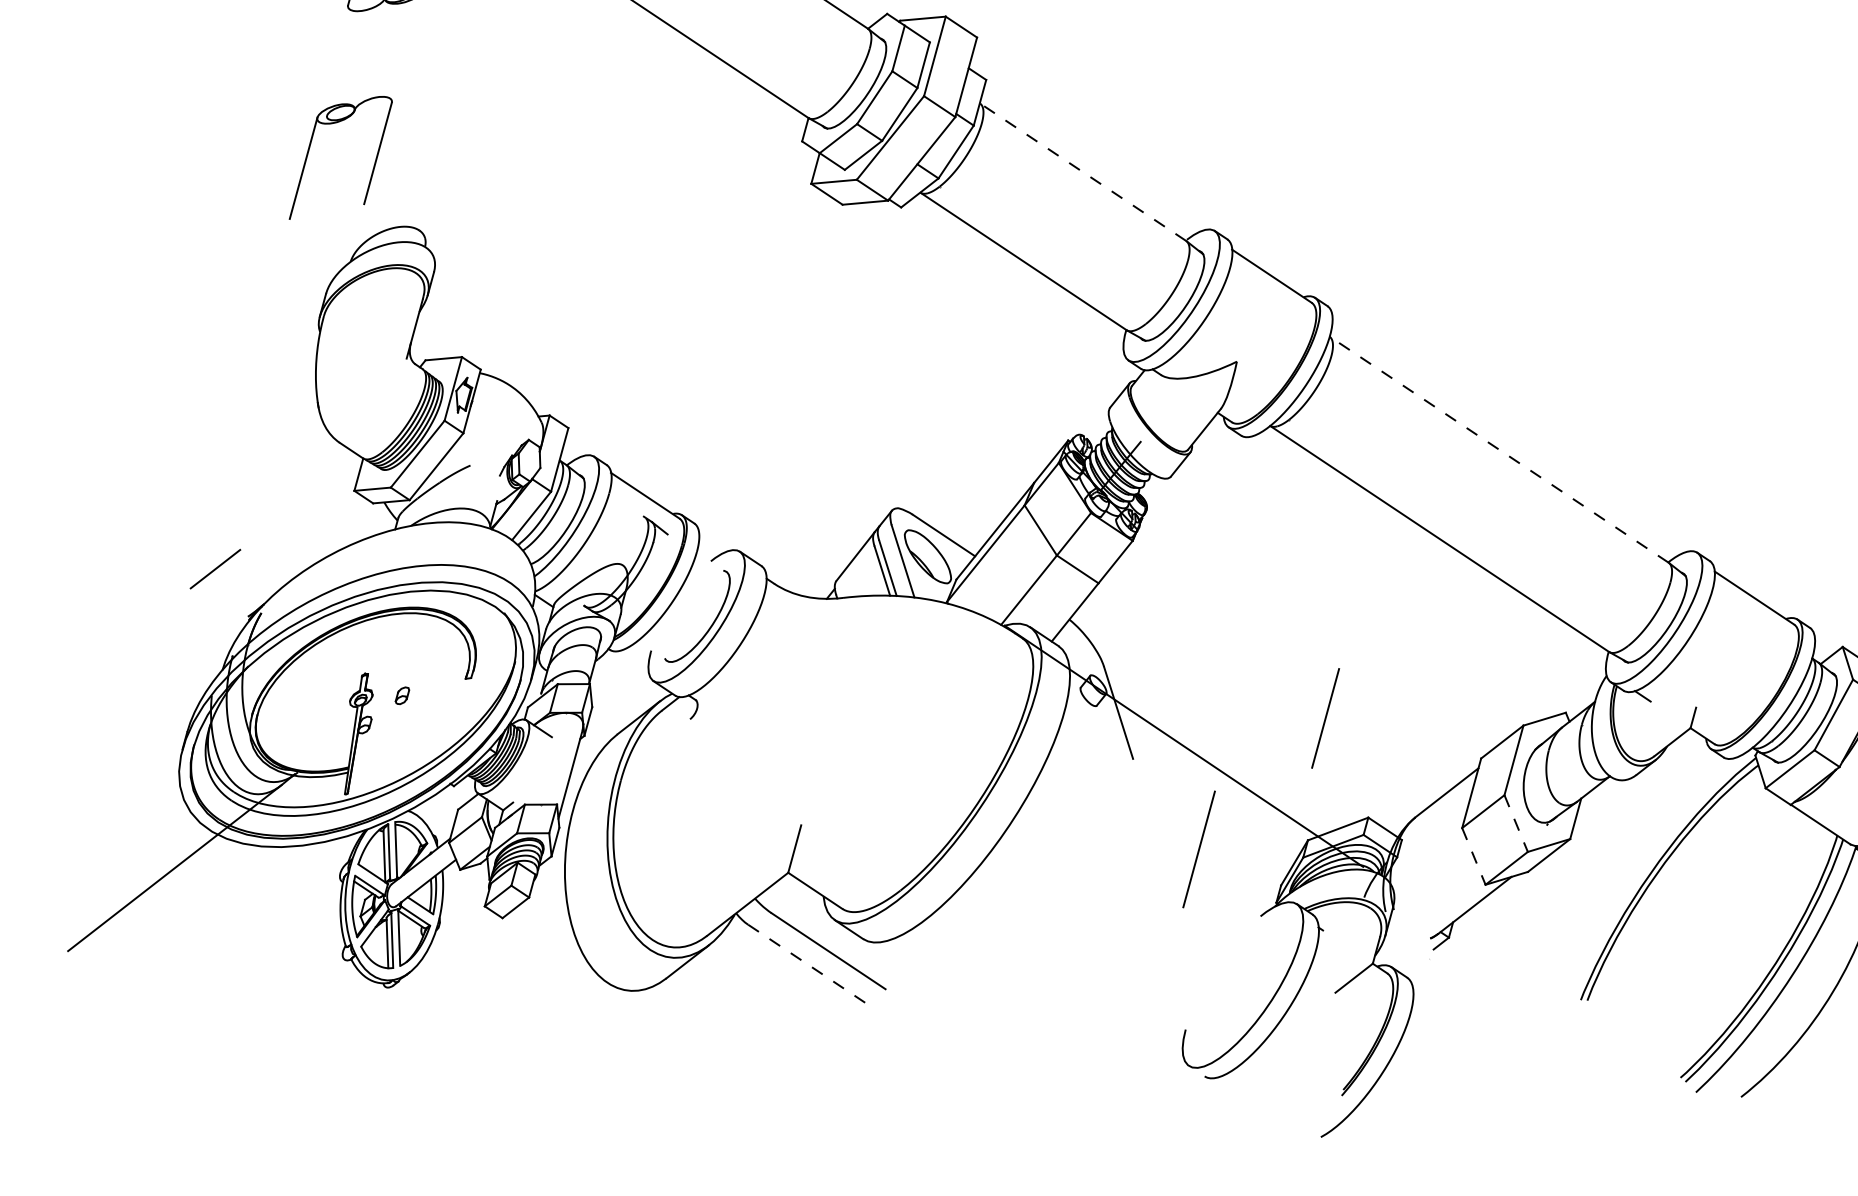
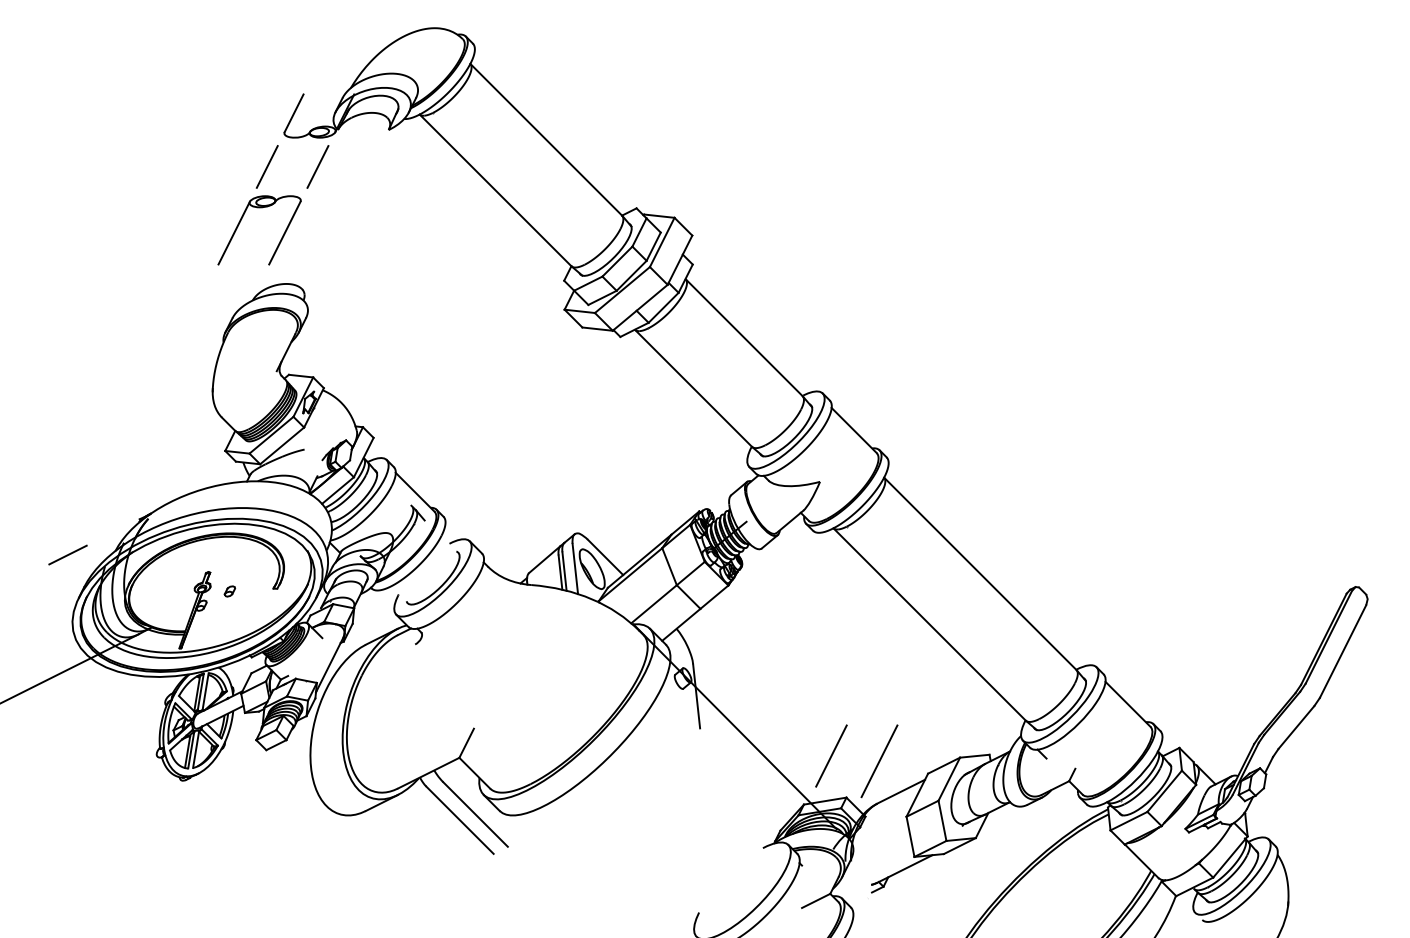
line: (406, 46) -> (317, 166), added
line: (331, 61) -> (266, 166), added
line: (1083, 171) -> (744, 337), dashed -> solid
line: (1499, 449) -> (980, 573), dashed -> solid
line: (214, 568) -> (67, 554), moved
line: (1325, 717) -> (831, 755), moved
line: (1516, 824) -> (942, 821), dashed -> solid
line: (1199, 849) -> (879, 761), moved
line: (1474, 857) -> (910, 837), dashed -> solid
line: (808, 964) -> (460, 820), dashed -> solid

